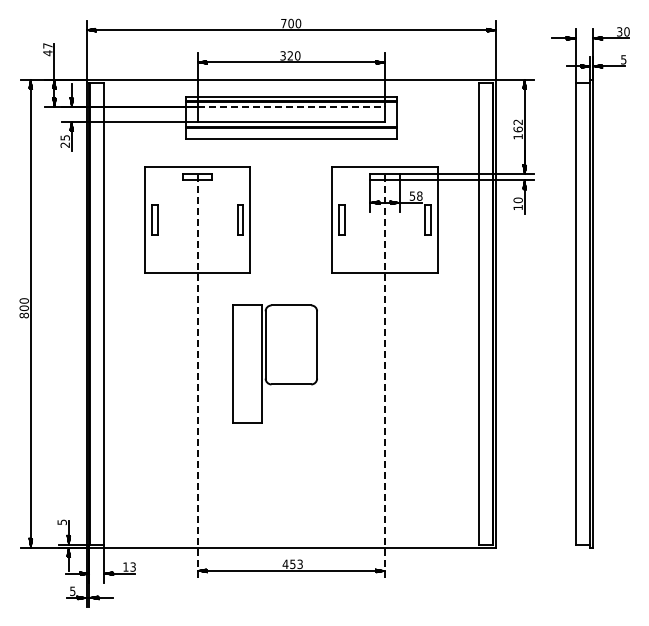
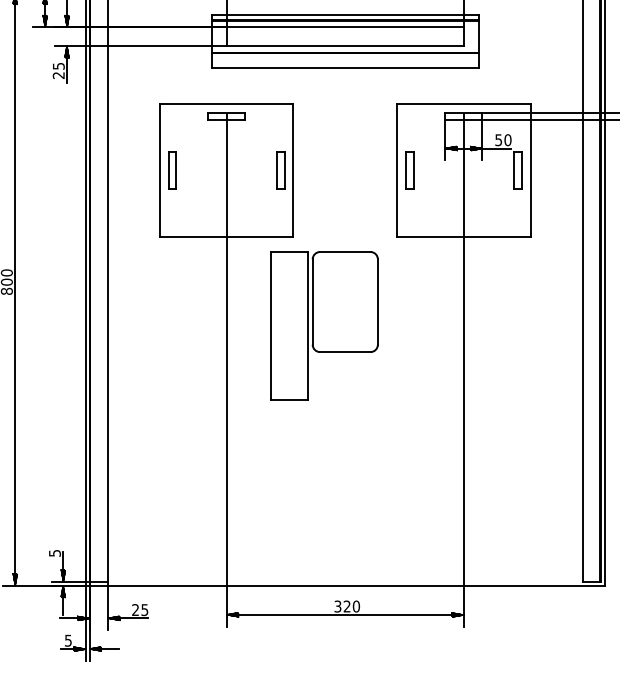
line: (291, 107) -> (345, 27), dashed -> solid
text: (419, 195) -> (507, 139), 58 -> 50
part: (274, 363) -> (323, 325), moved
line: (197, 378) -> (226, 371), dashed -> solid
line: (385, 378) -> (464, 371), dashed -> solid
text: (292, 564) -> (346, 606), 453 -> 320
text: (129, 566) -> (140, 609), 13 -> 25

